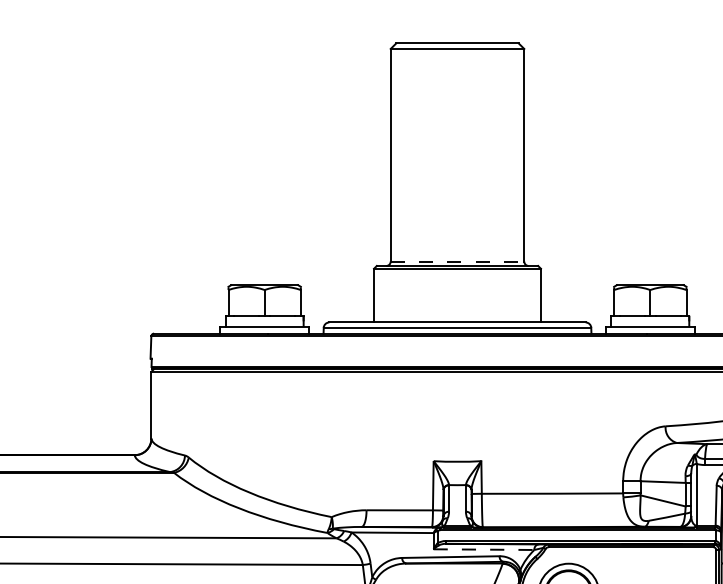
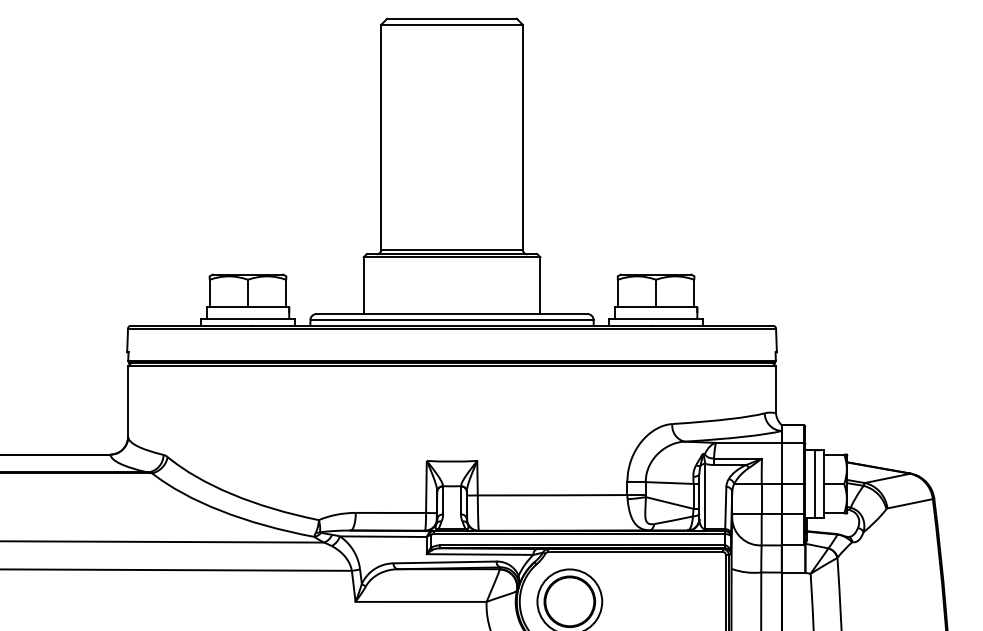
line: (457, 261) -> (452, 249), dashed -> solid
line: (484, 549) -> (480, 554), dashed -> solid

